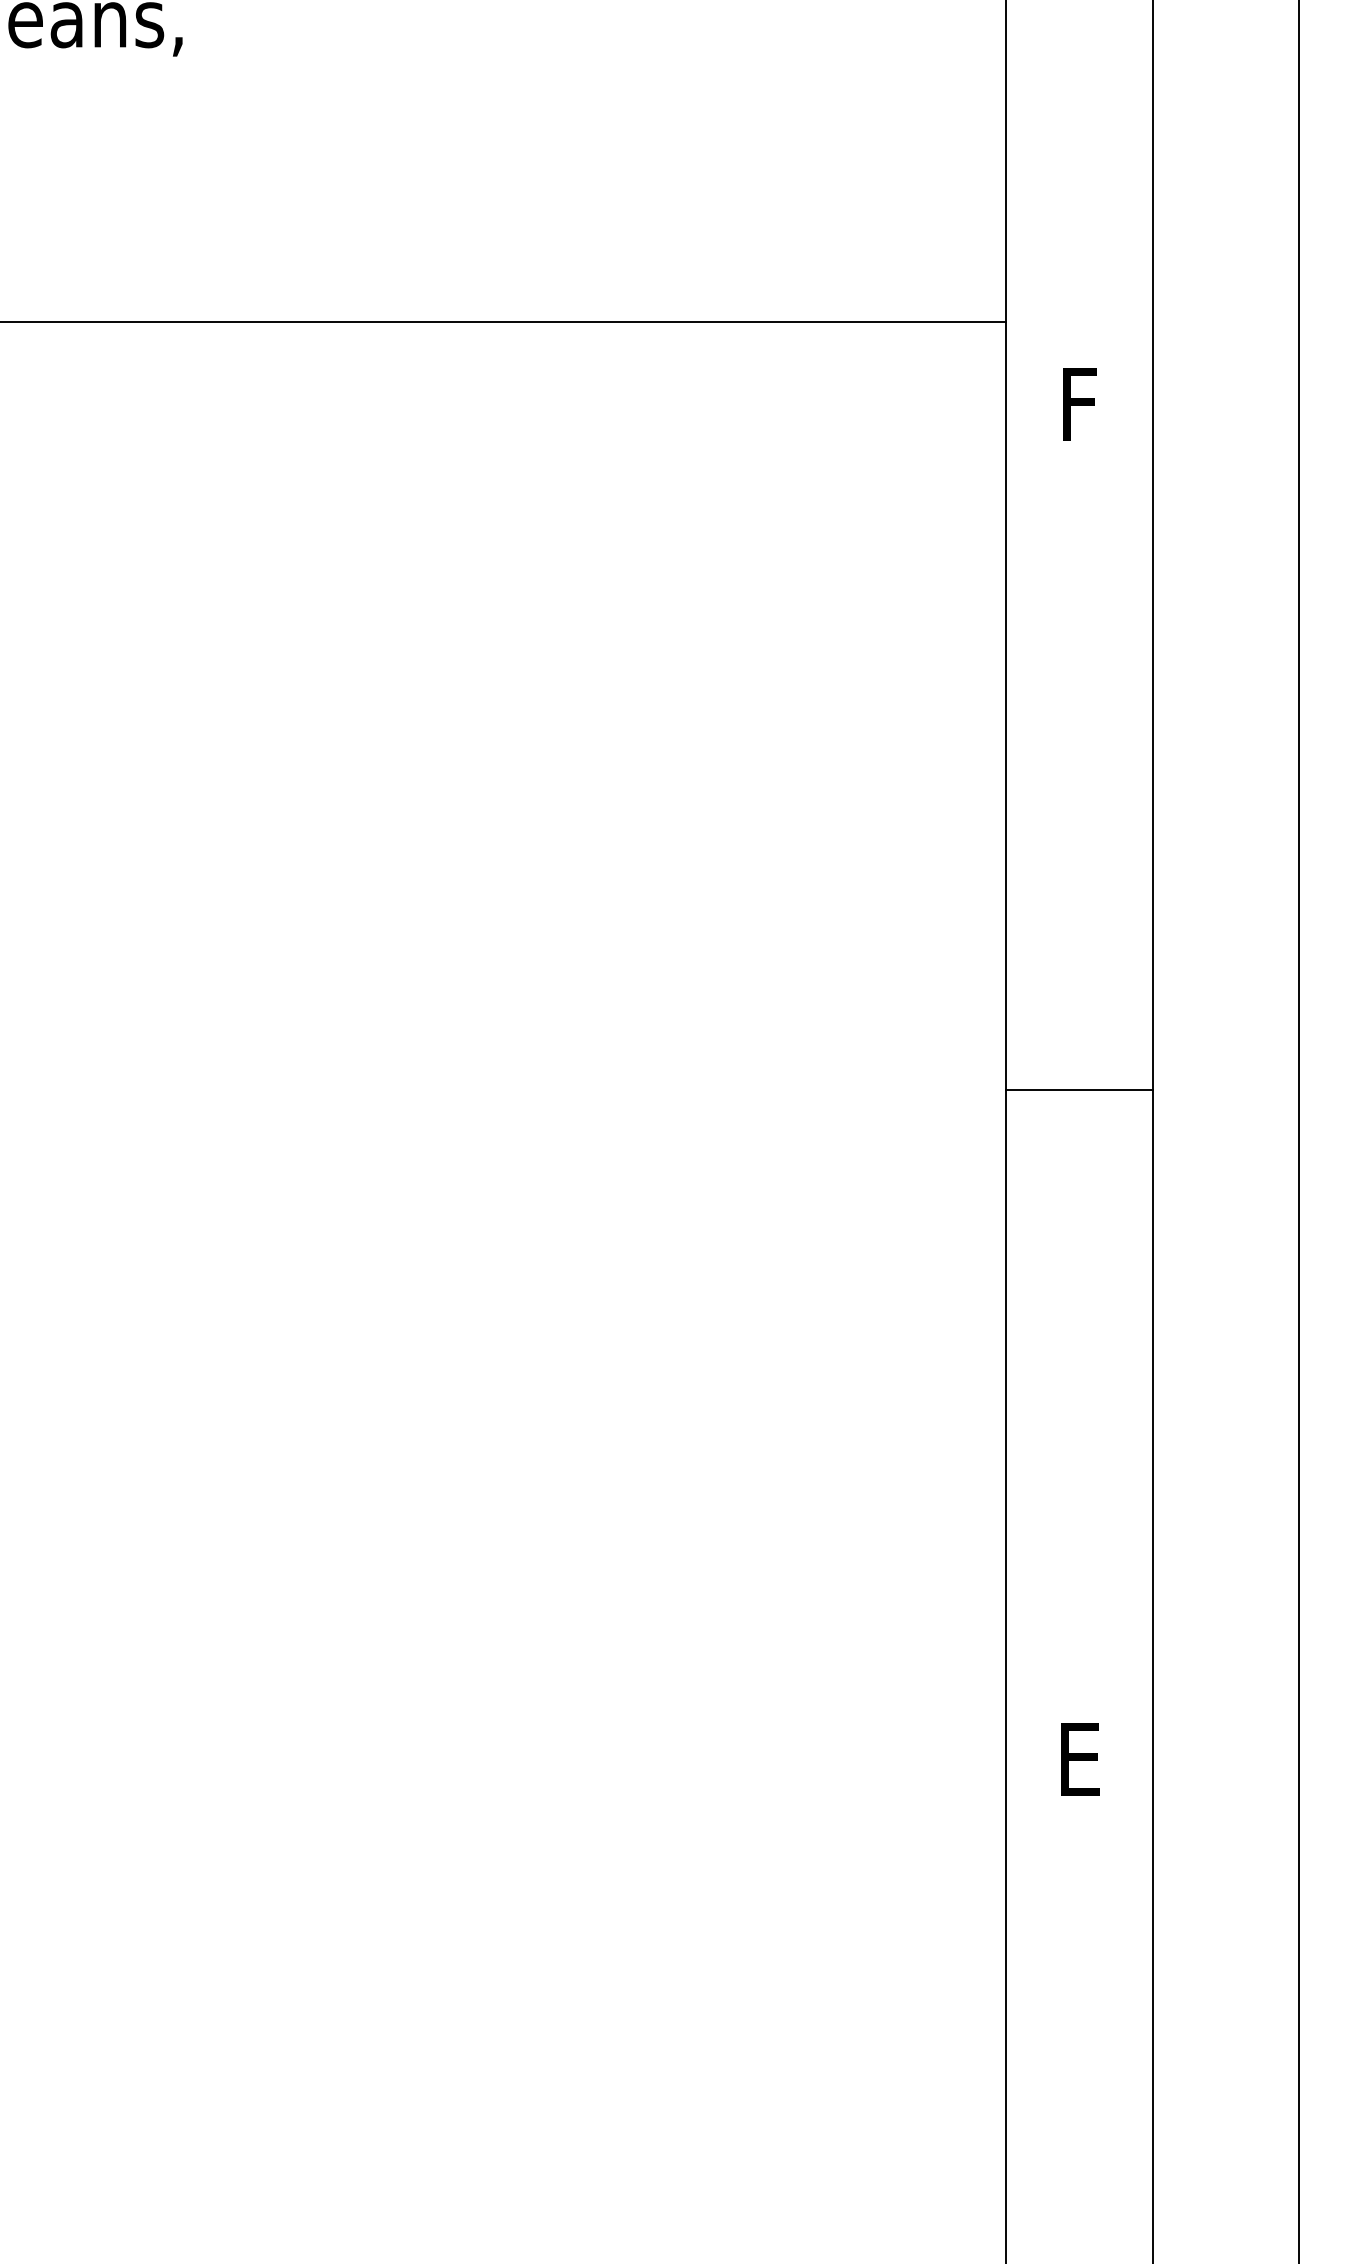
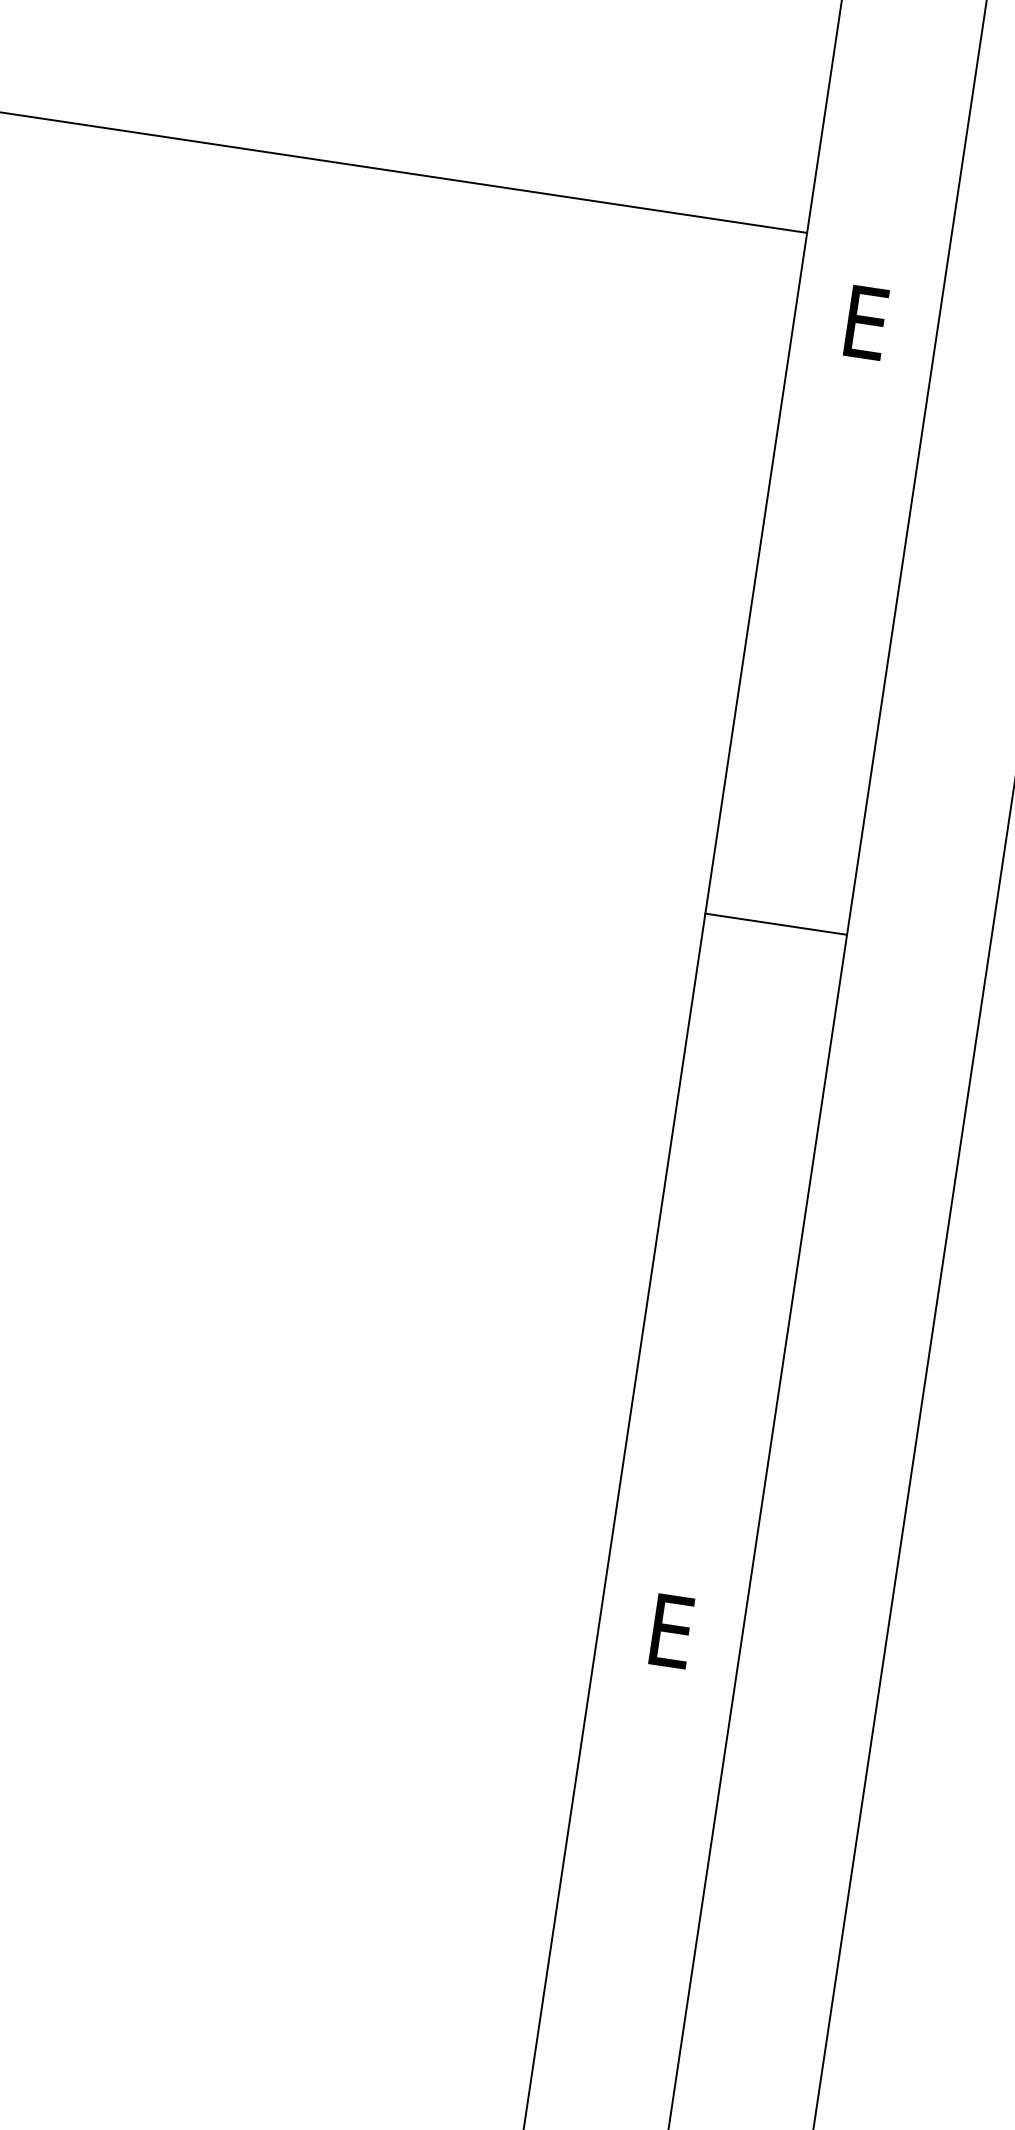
text: (1079, 404) -> (866, 322), F -> E
line: (1078, 1090) -> (775, 924), moved

